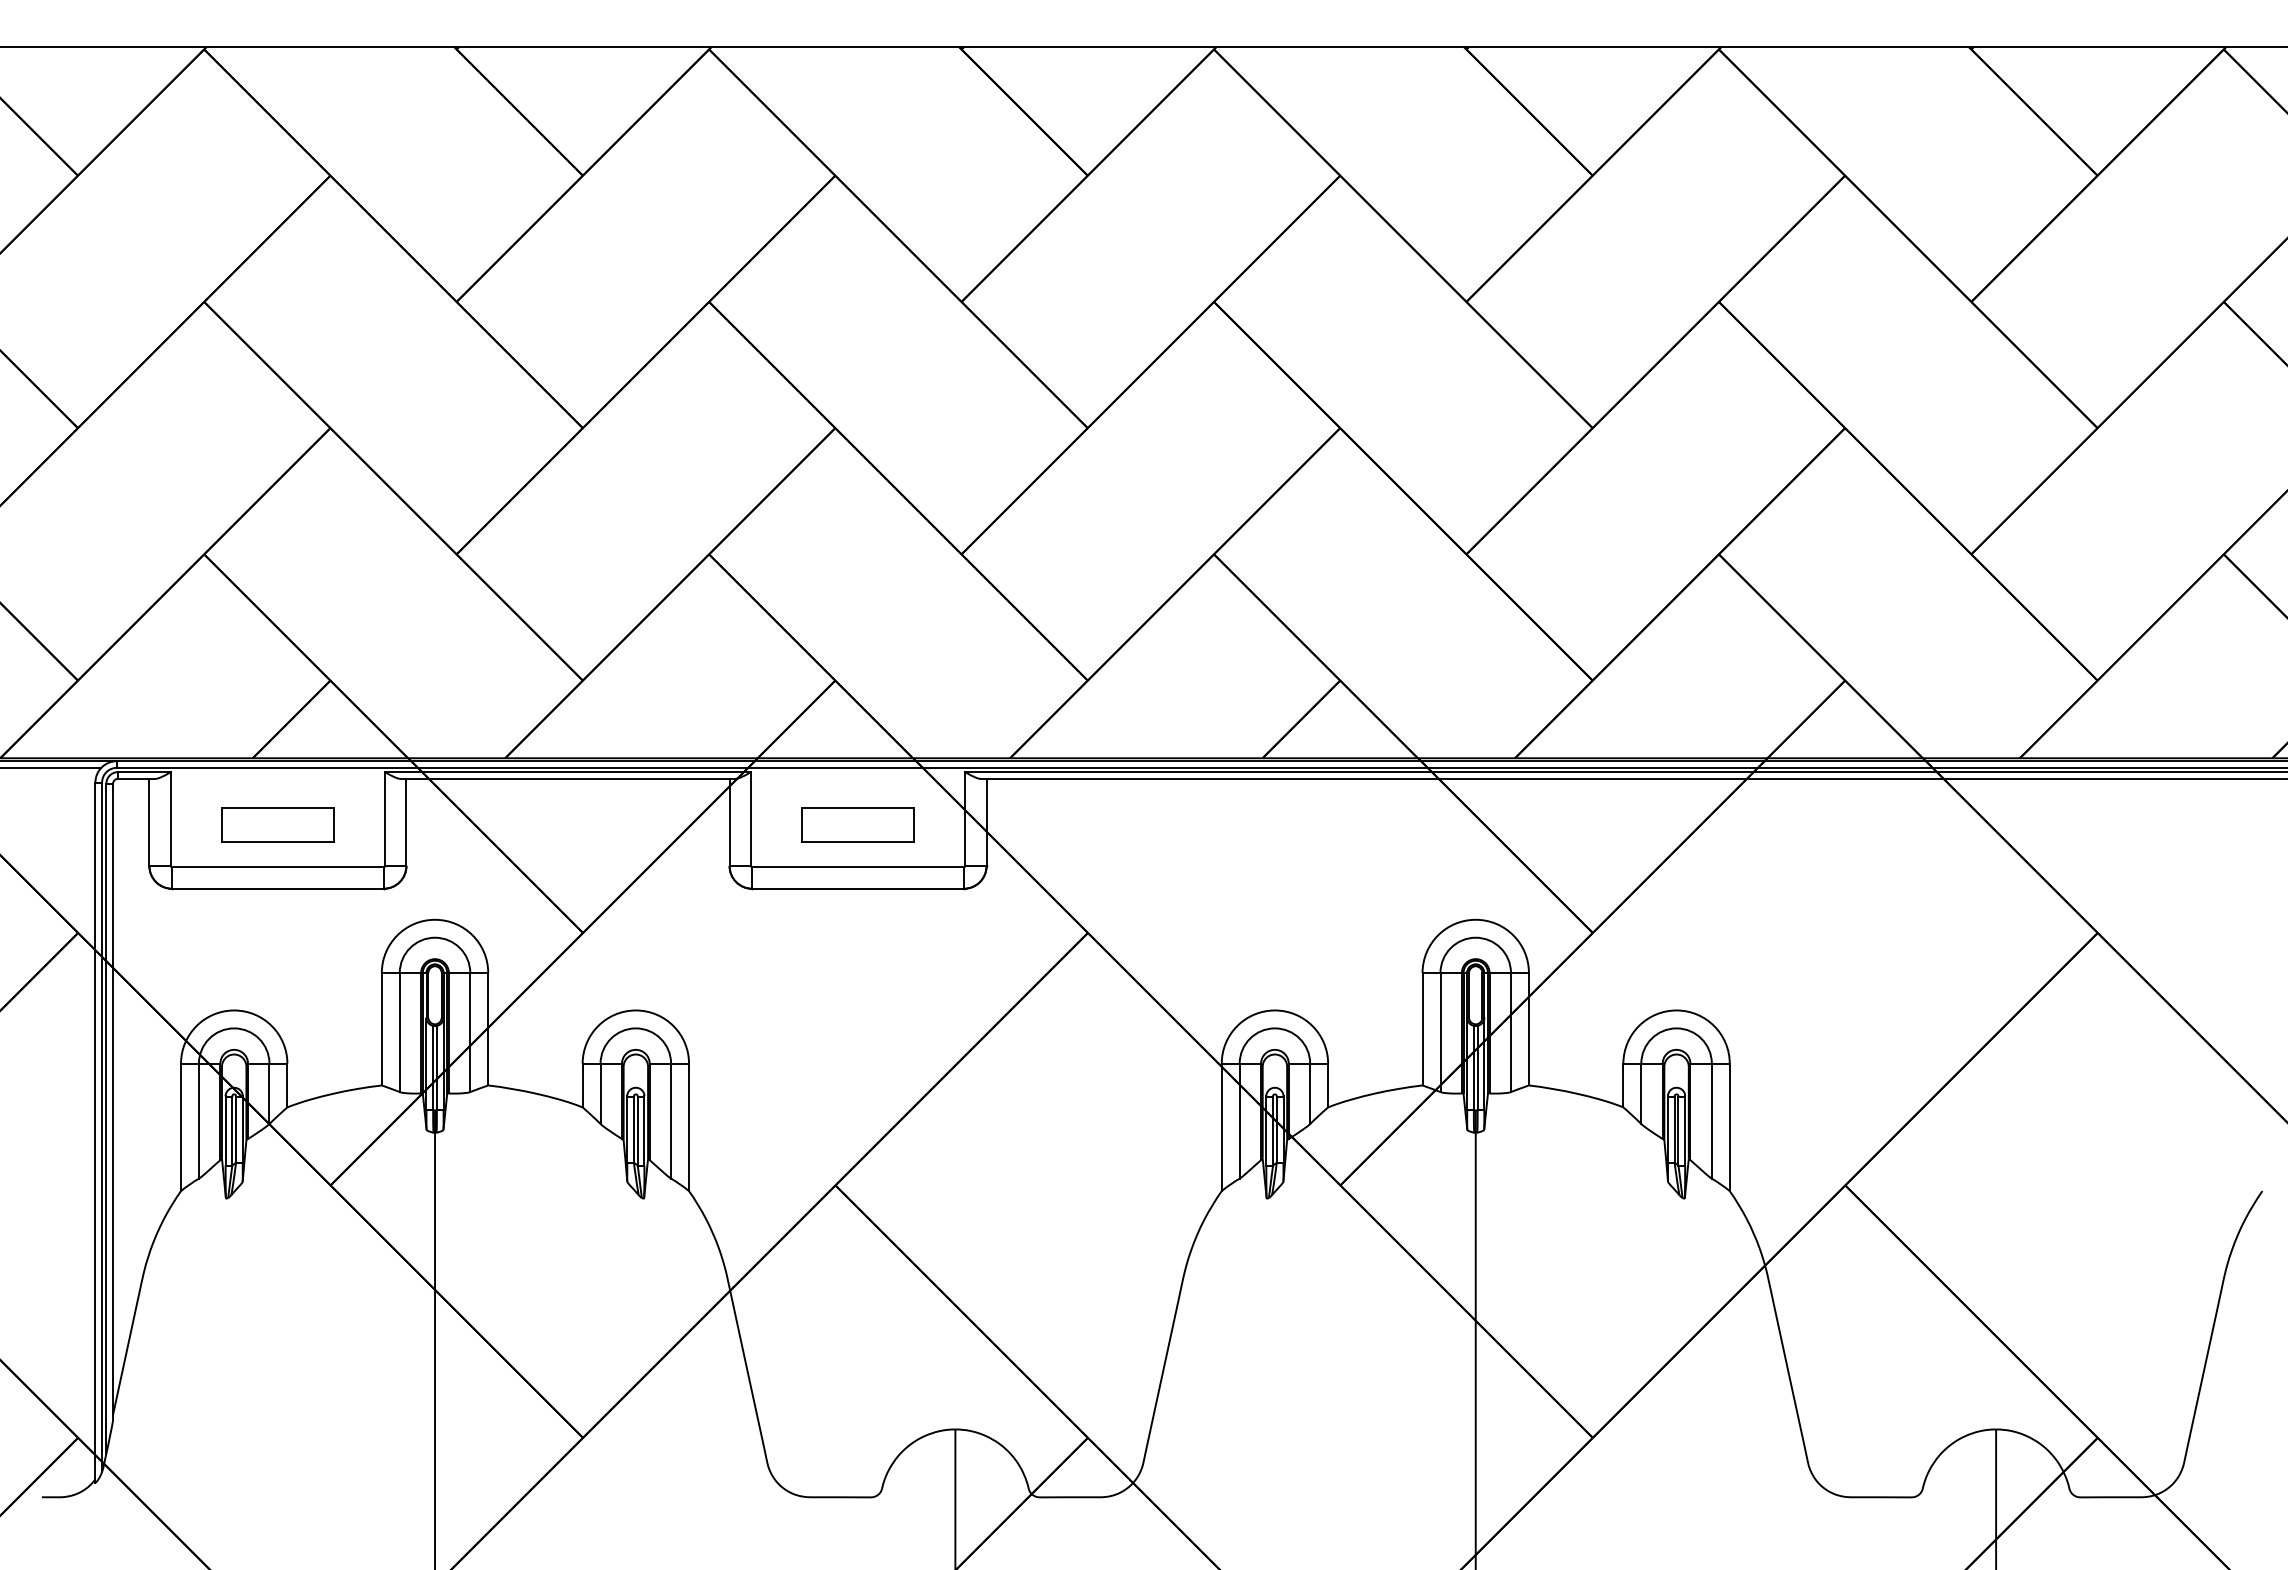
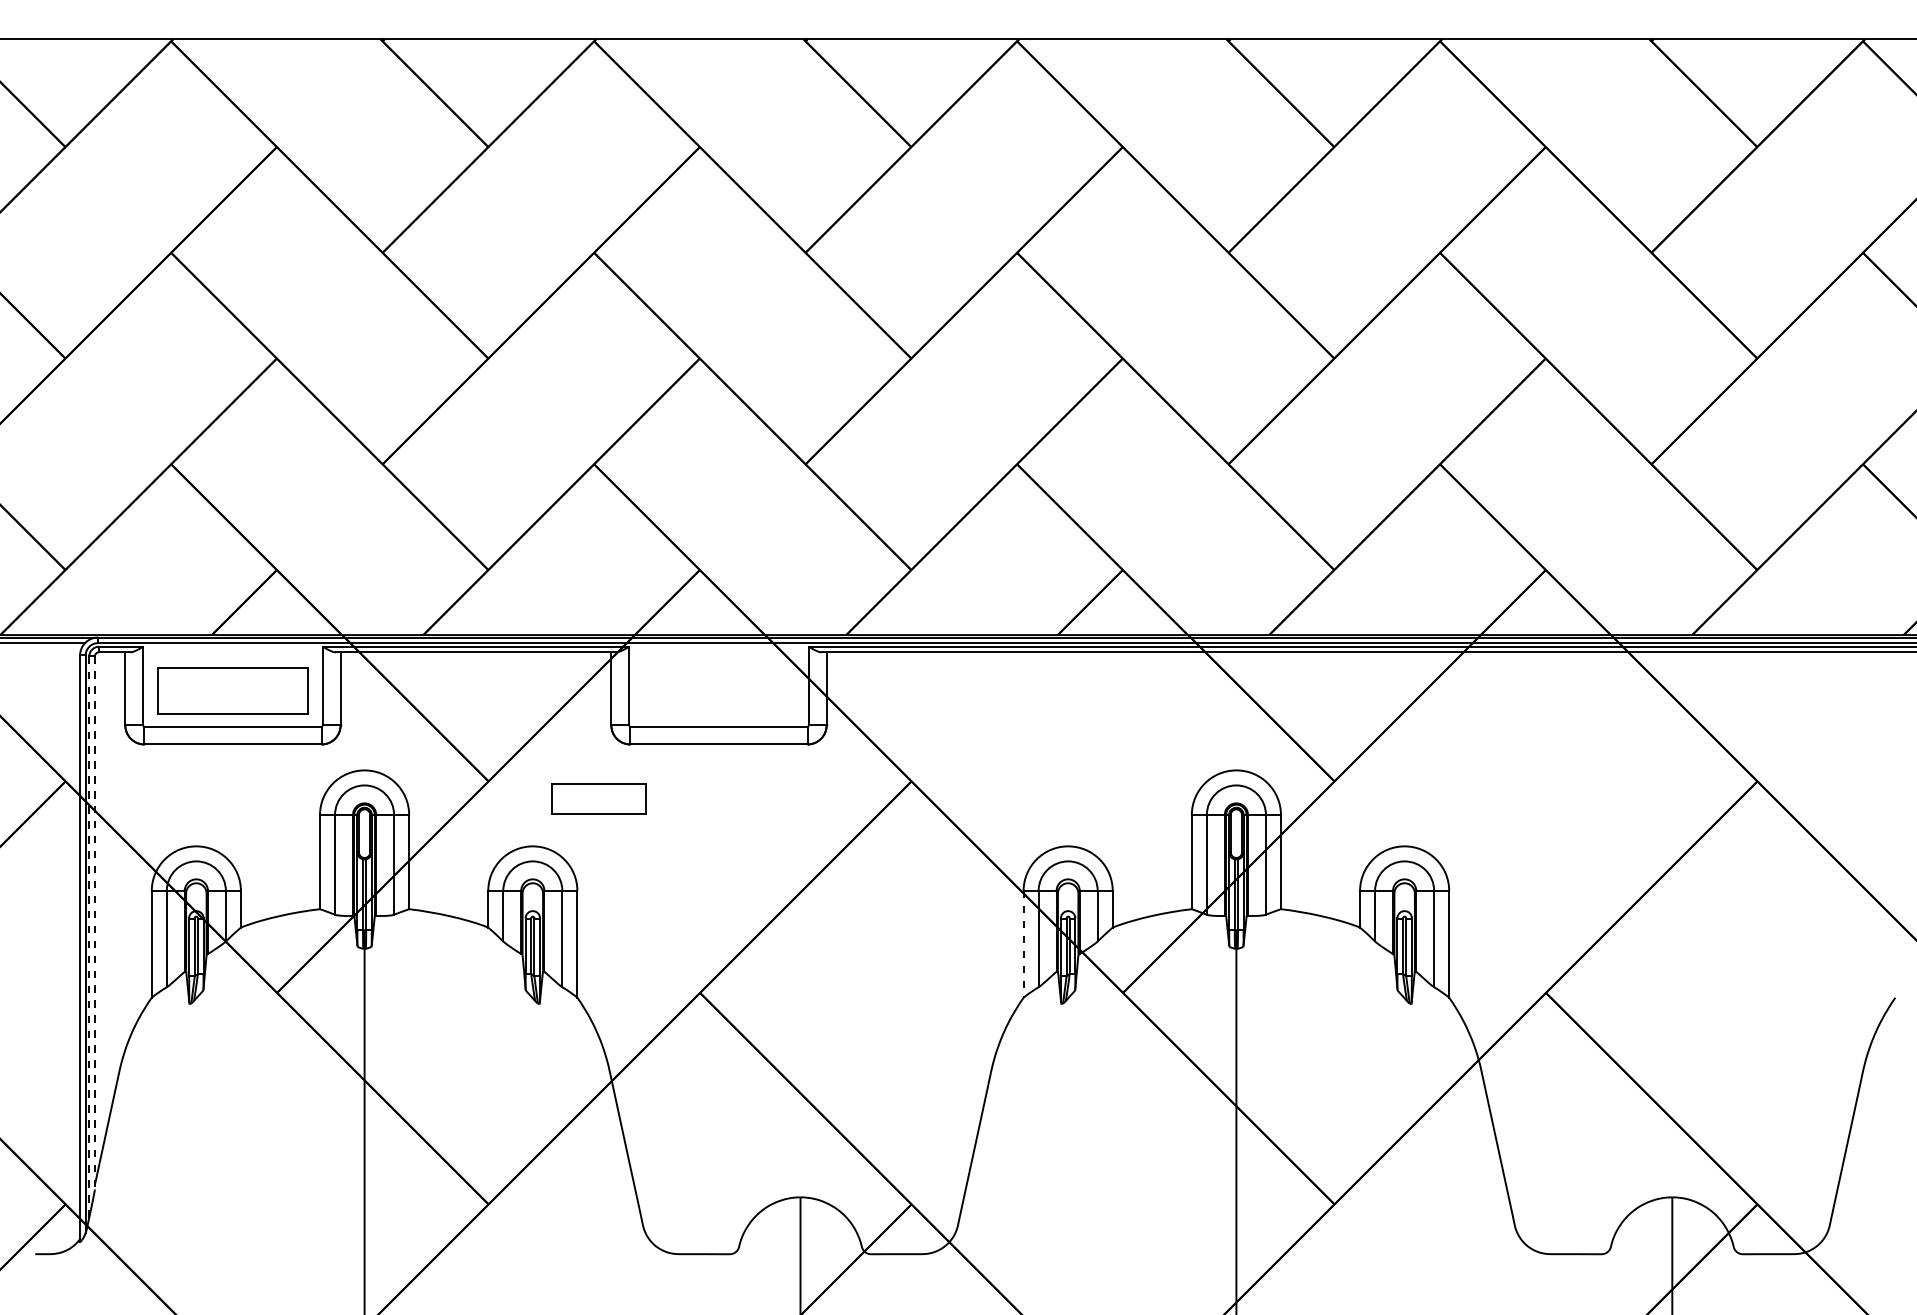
part: (277, 824) -> (232, 690), size x1.6
part: (857, 824) -> (598, 798), moved
line: (113, 1102) -> (95, 923), solid -> dashed
line: (106, 1118) -> (89, 936), solid -> dashed
line: (1221, 1127) -> (1023, 944), solid -> dashed

